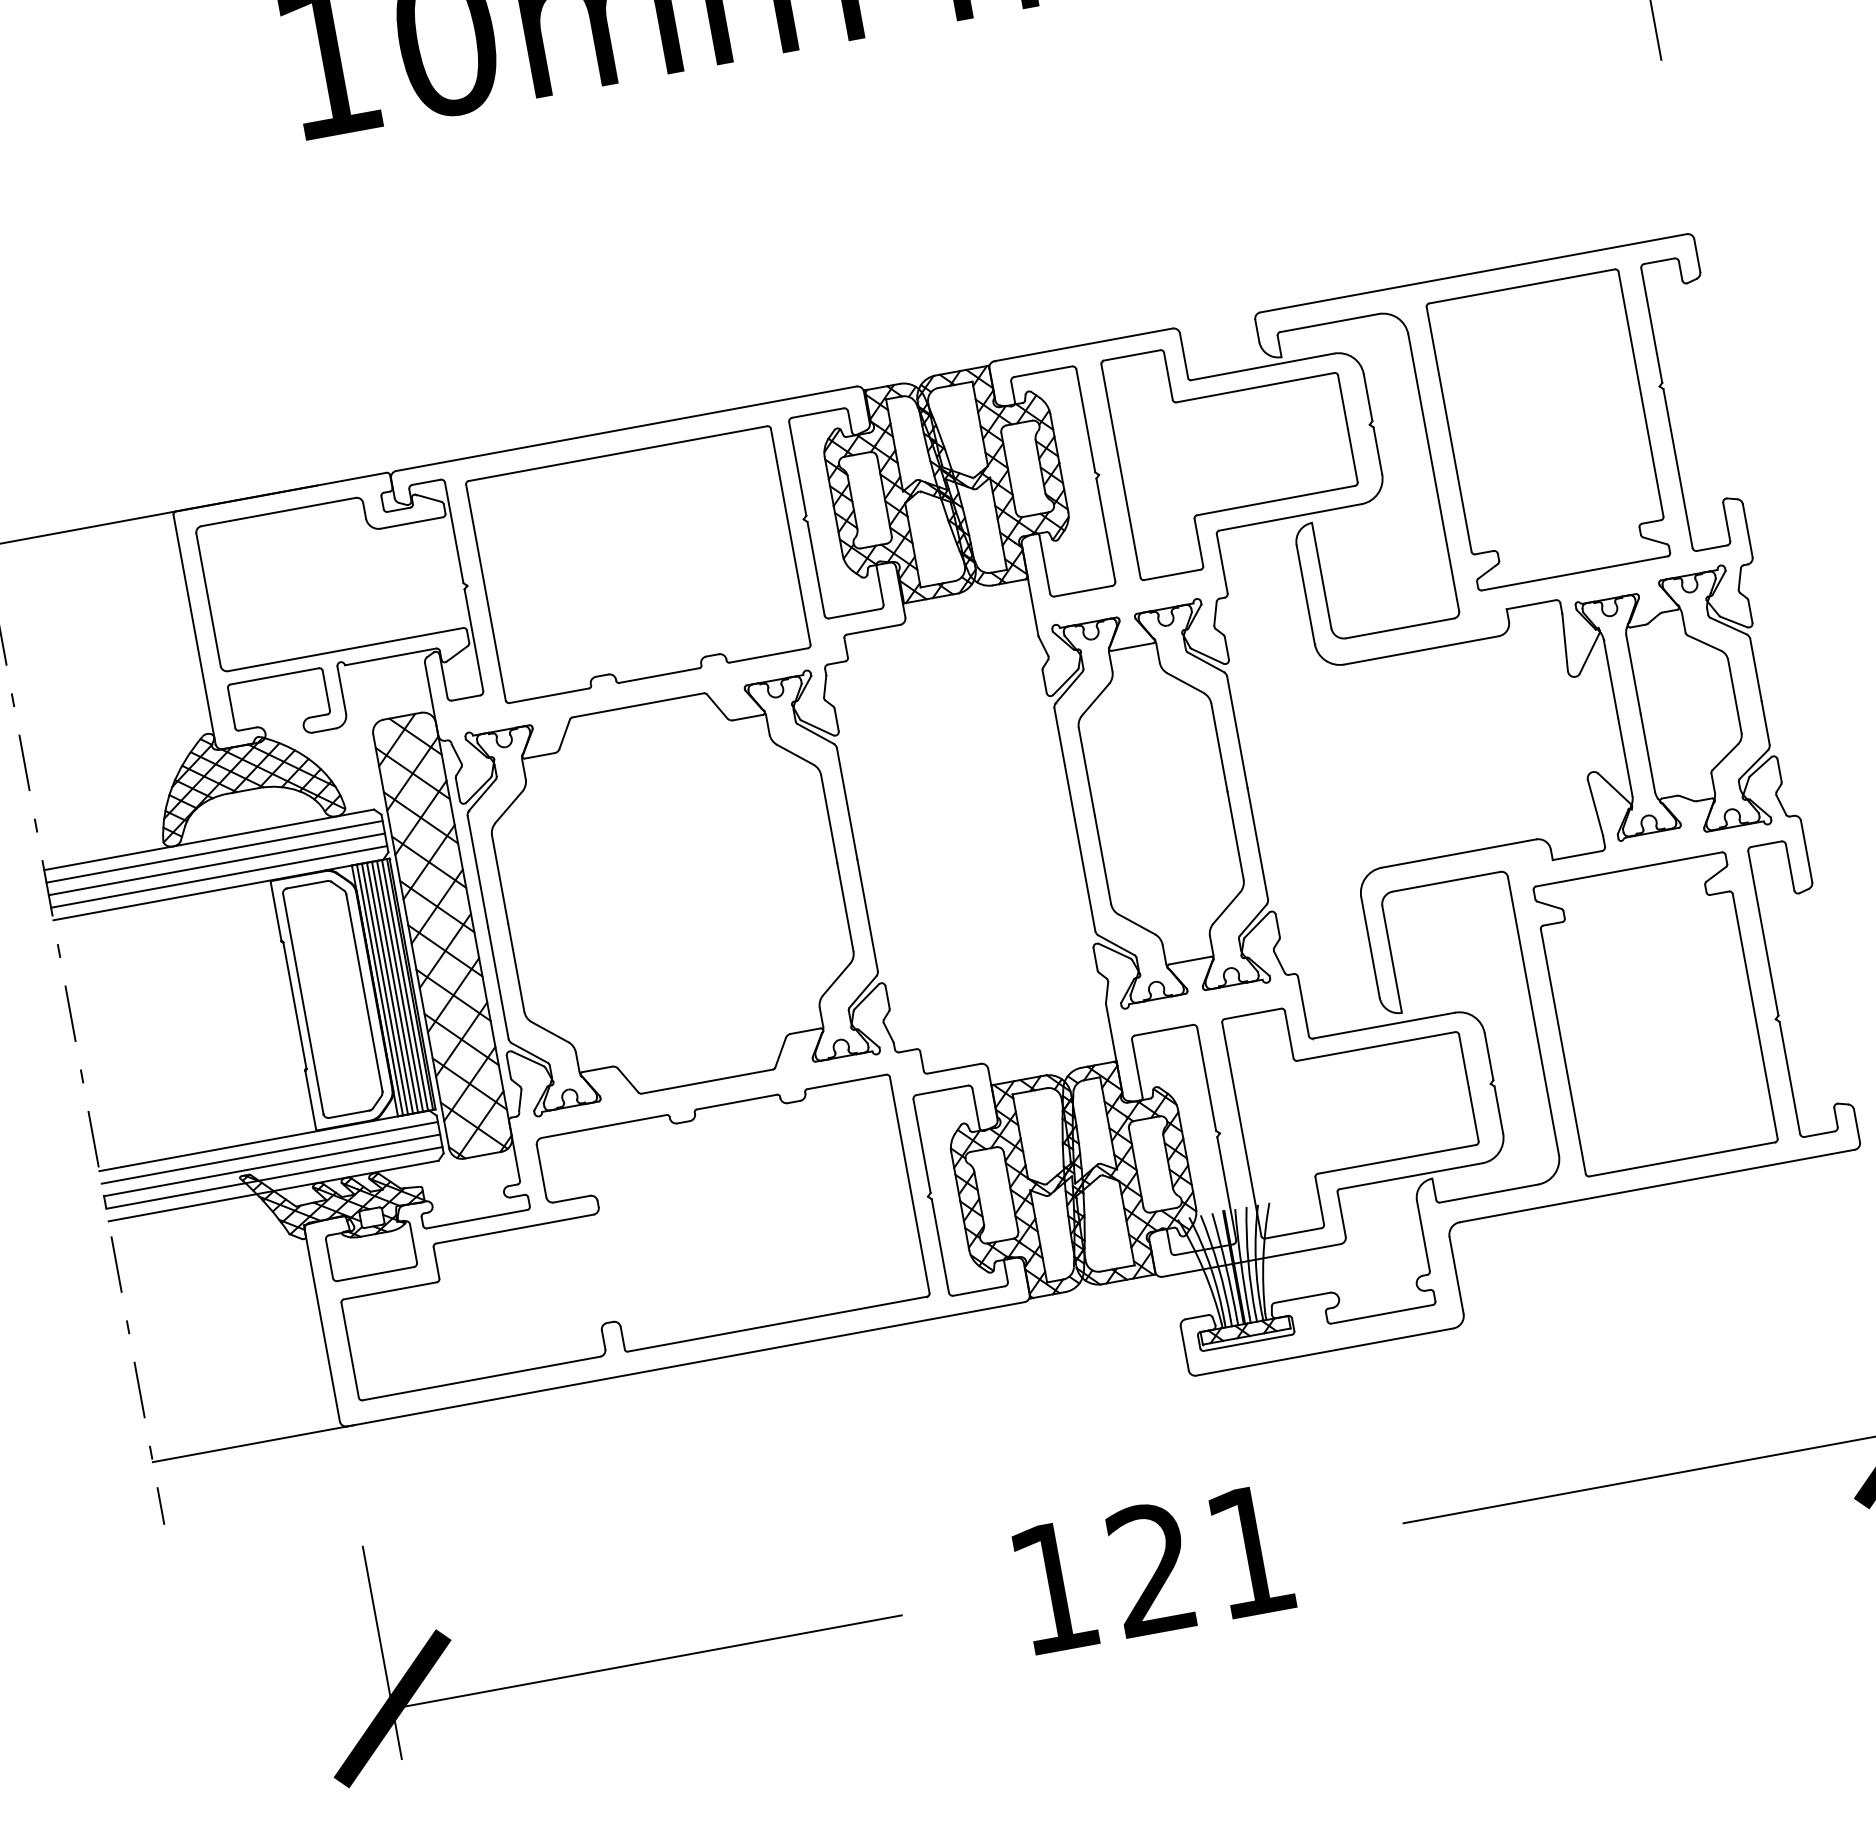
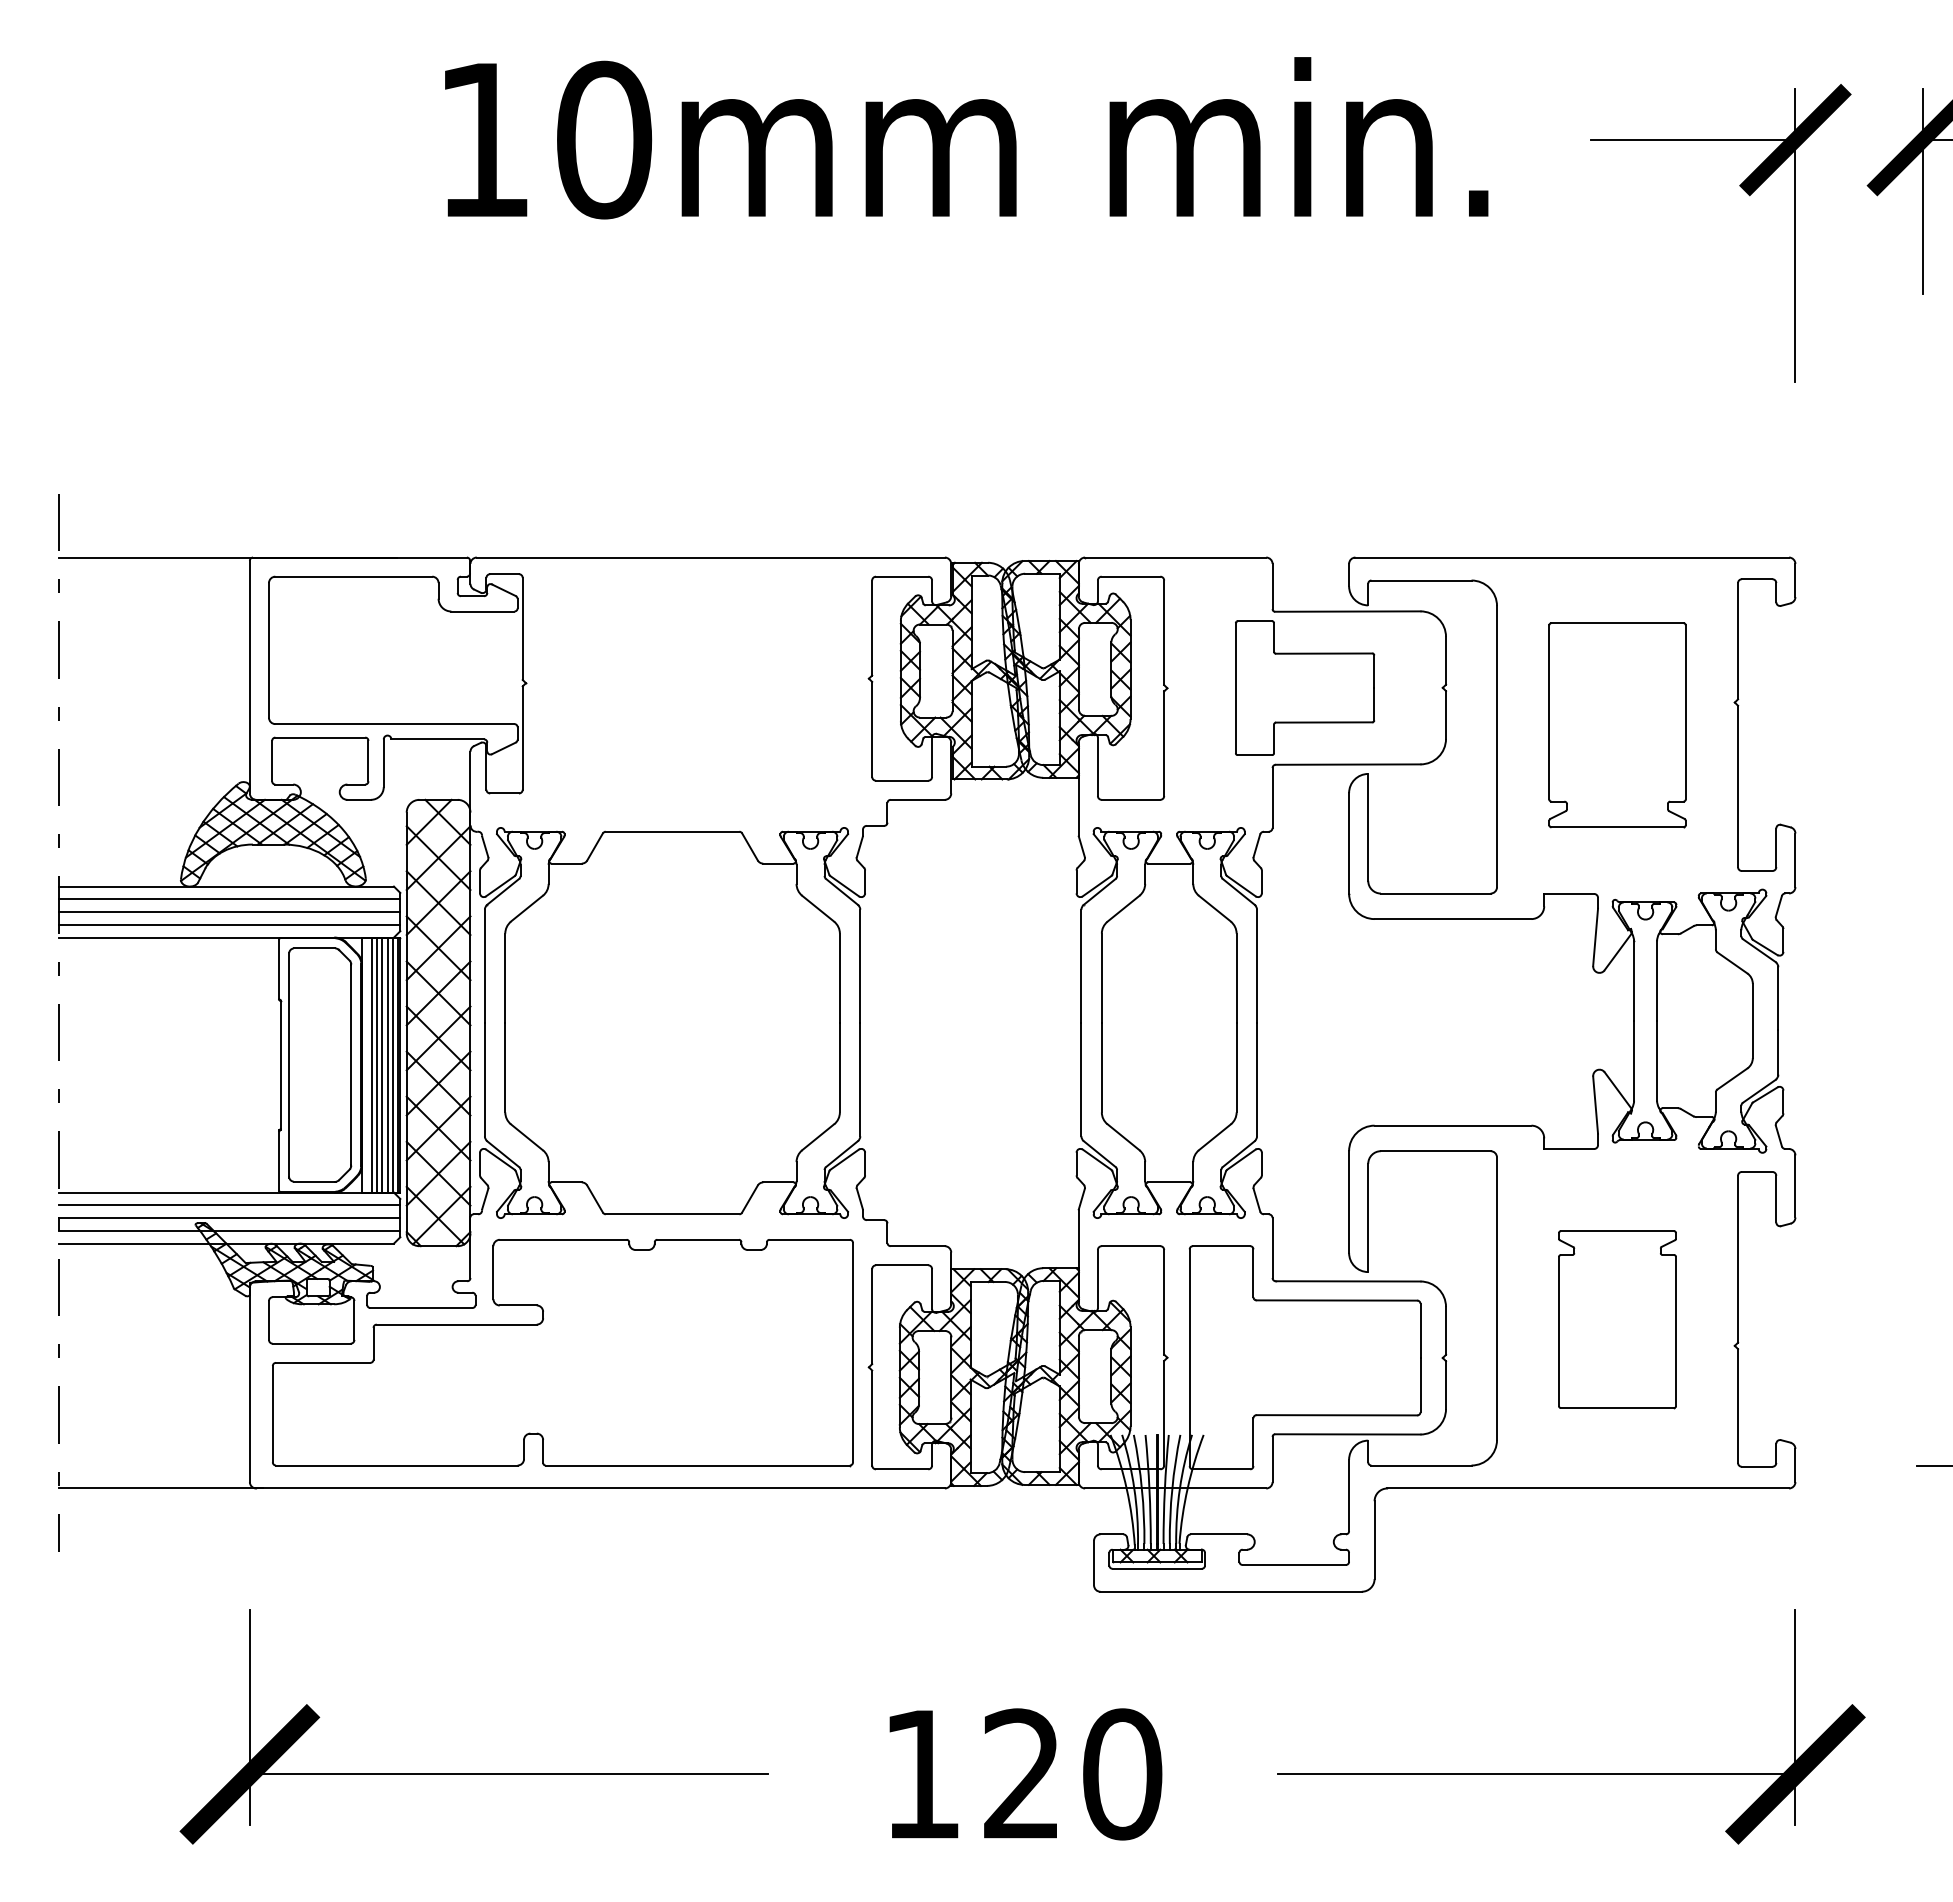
part: (1548, 430) -> (1617, 725), size x0.7
part: (1233, 449) -> (1304, 687), size x0.6
part: (637, 564) -> (697, 693), removed
line: (380, 989) -> (367, 1064), removed
part: (1655, 1014) -> (1617, 1319), size x0.6
text: (1250, 1551) -> (1122, 1774), 121 -> 120

